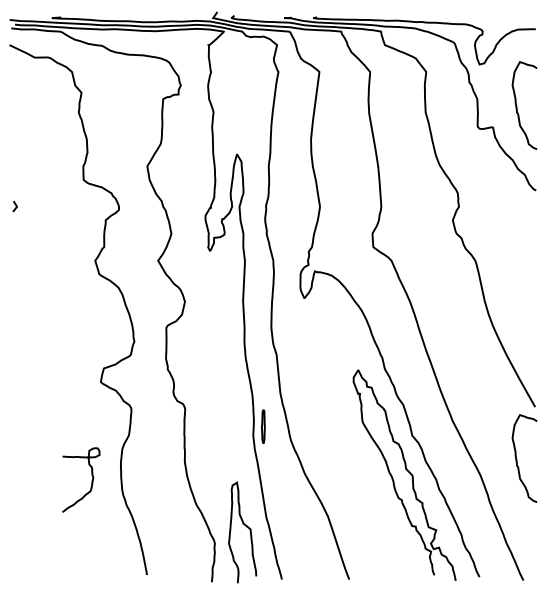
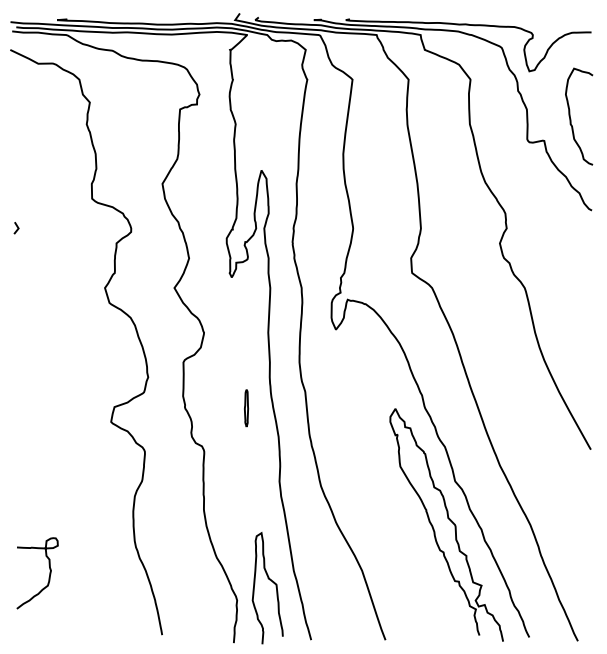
line: (263, 425) -> (246, 407), moved
curve: (517, 459) -> (571, 507), removed
curve: (91, 480) -> (48, 573), moved

